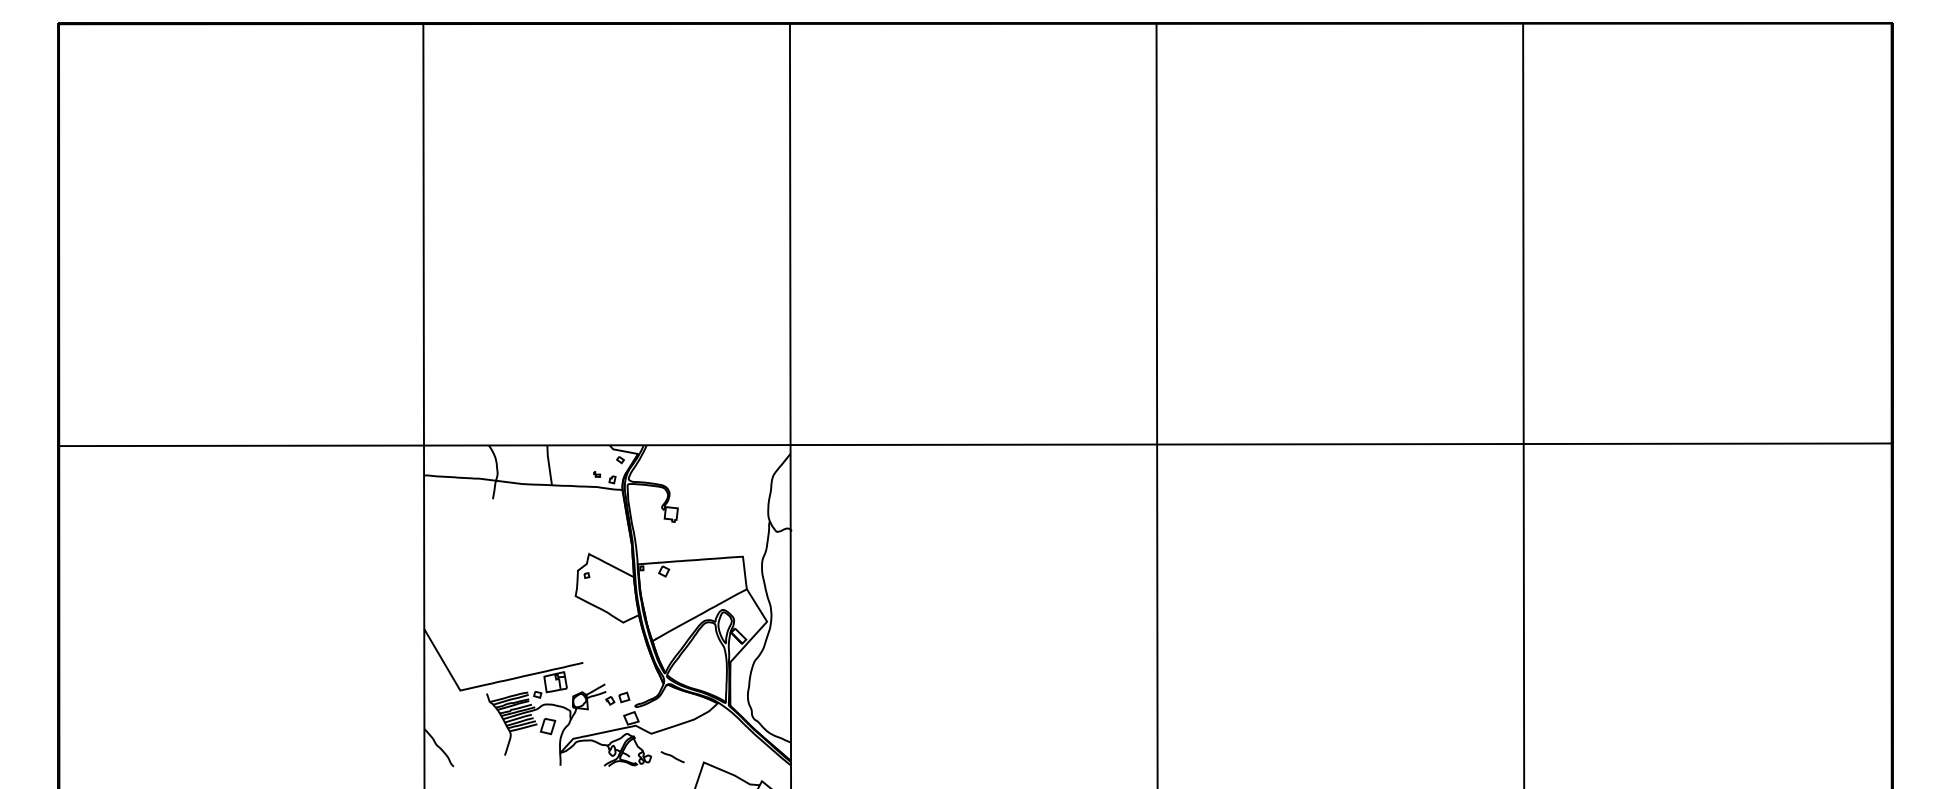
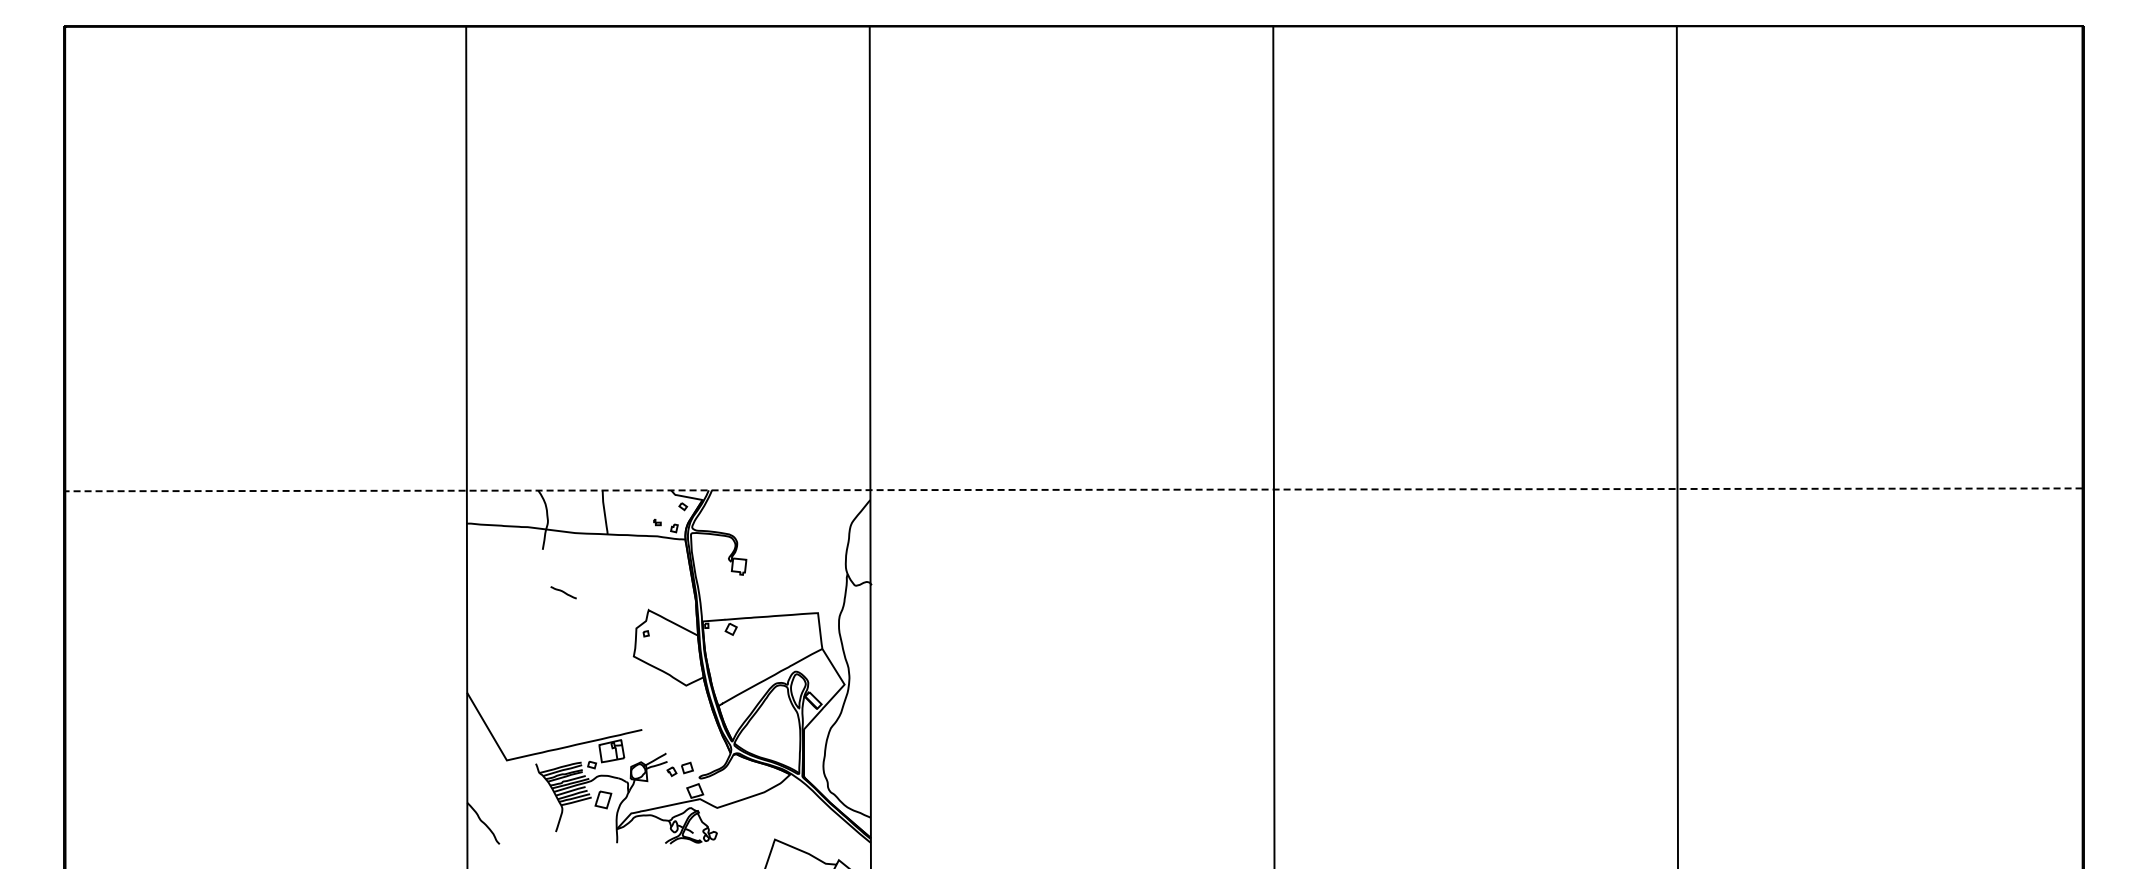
line: (975, 444) -> (1073, 489), solid -> dashed
part: (672, 756) -> (563, 592), moved

